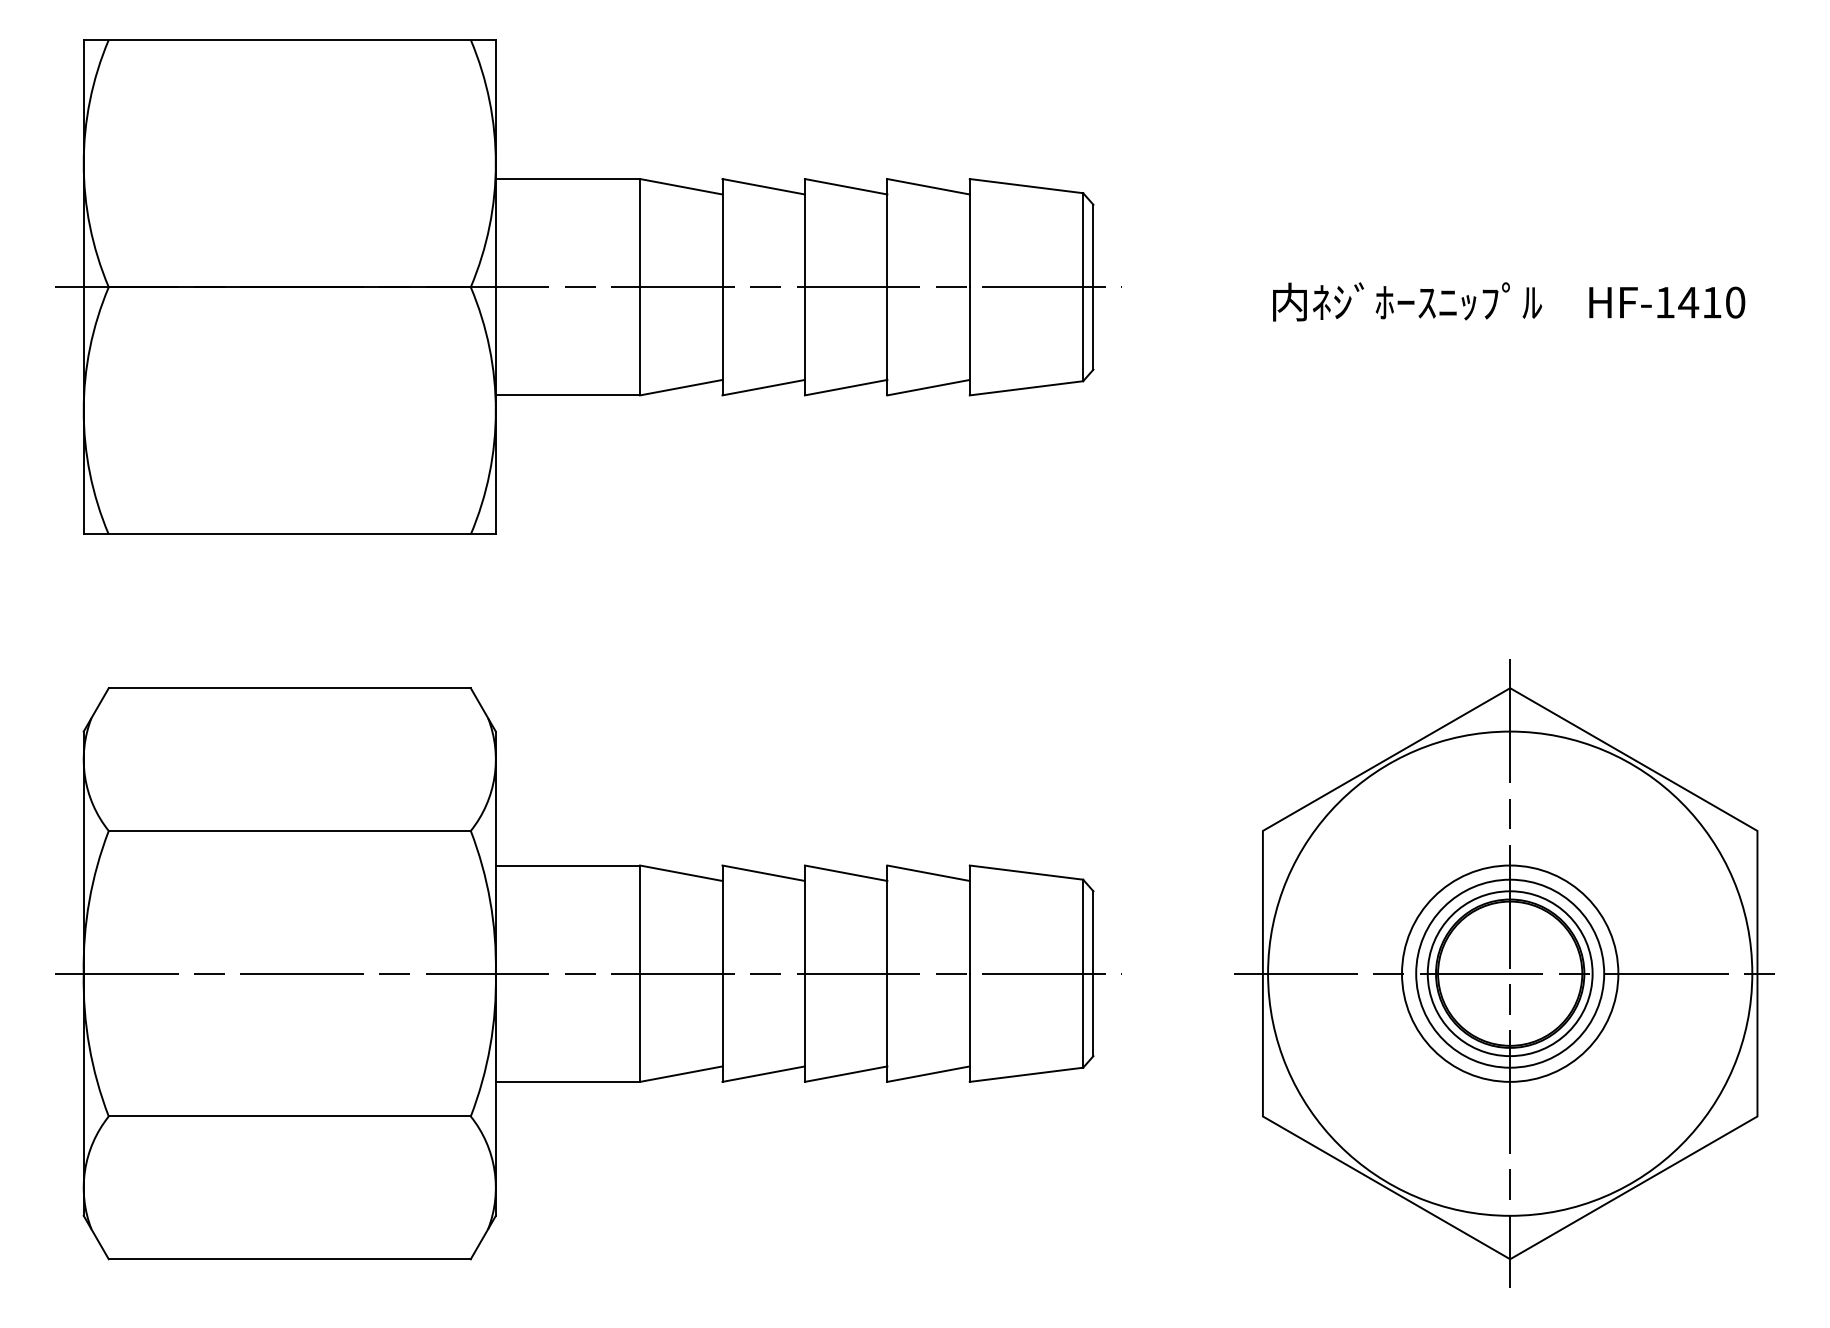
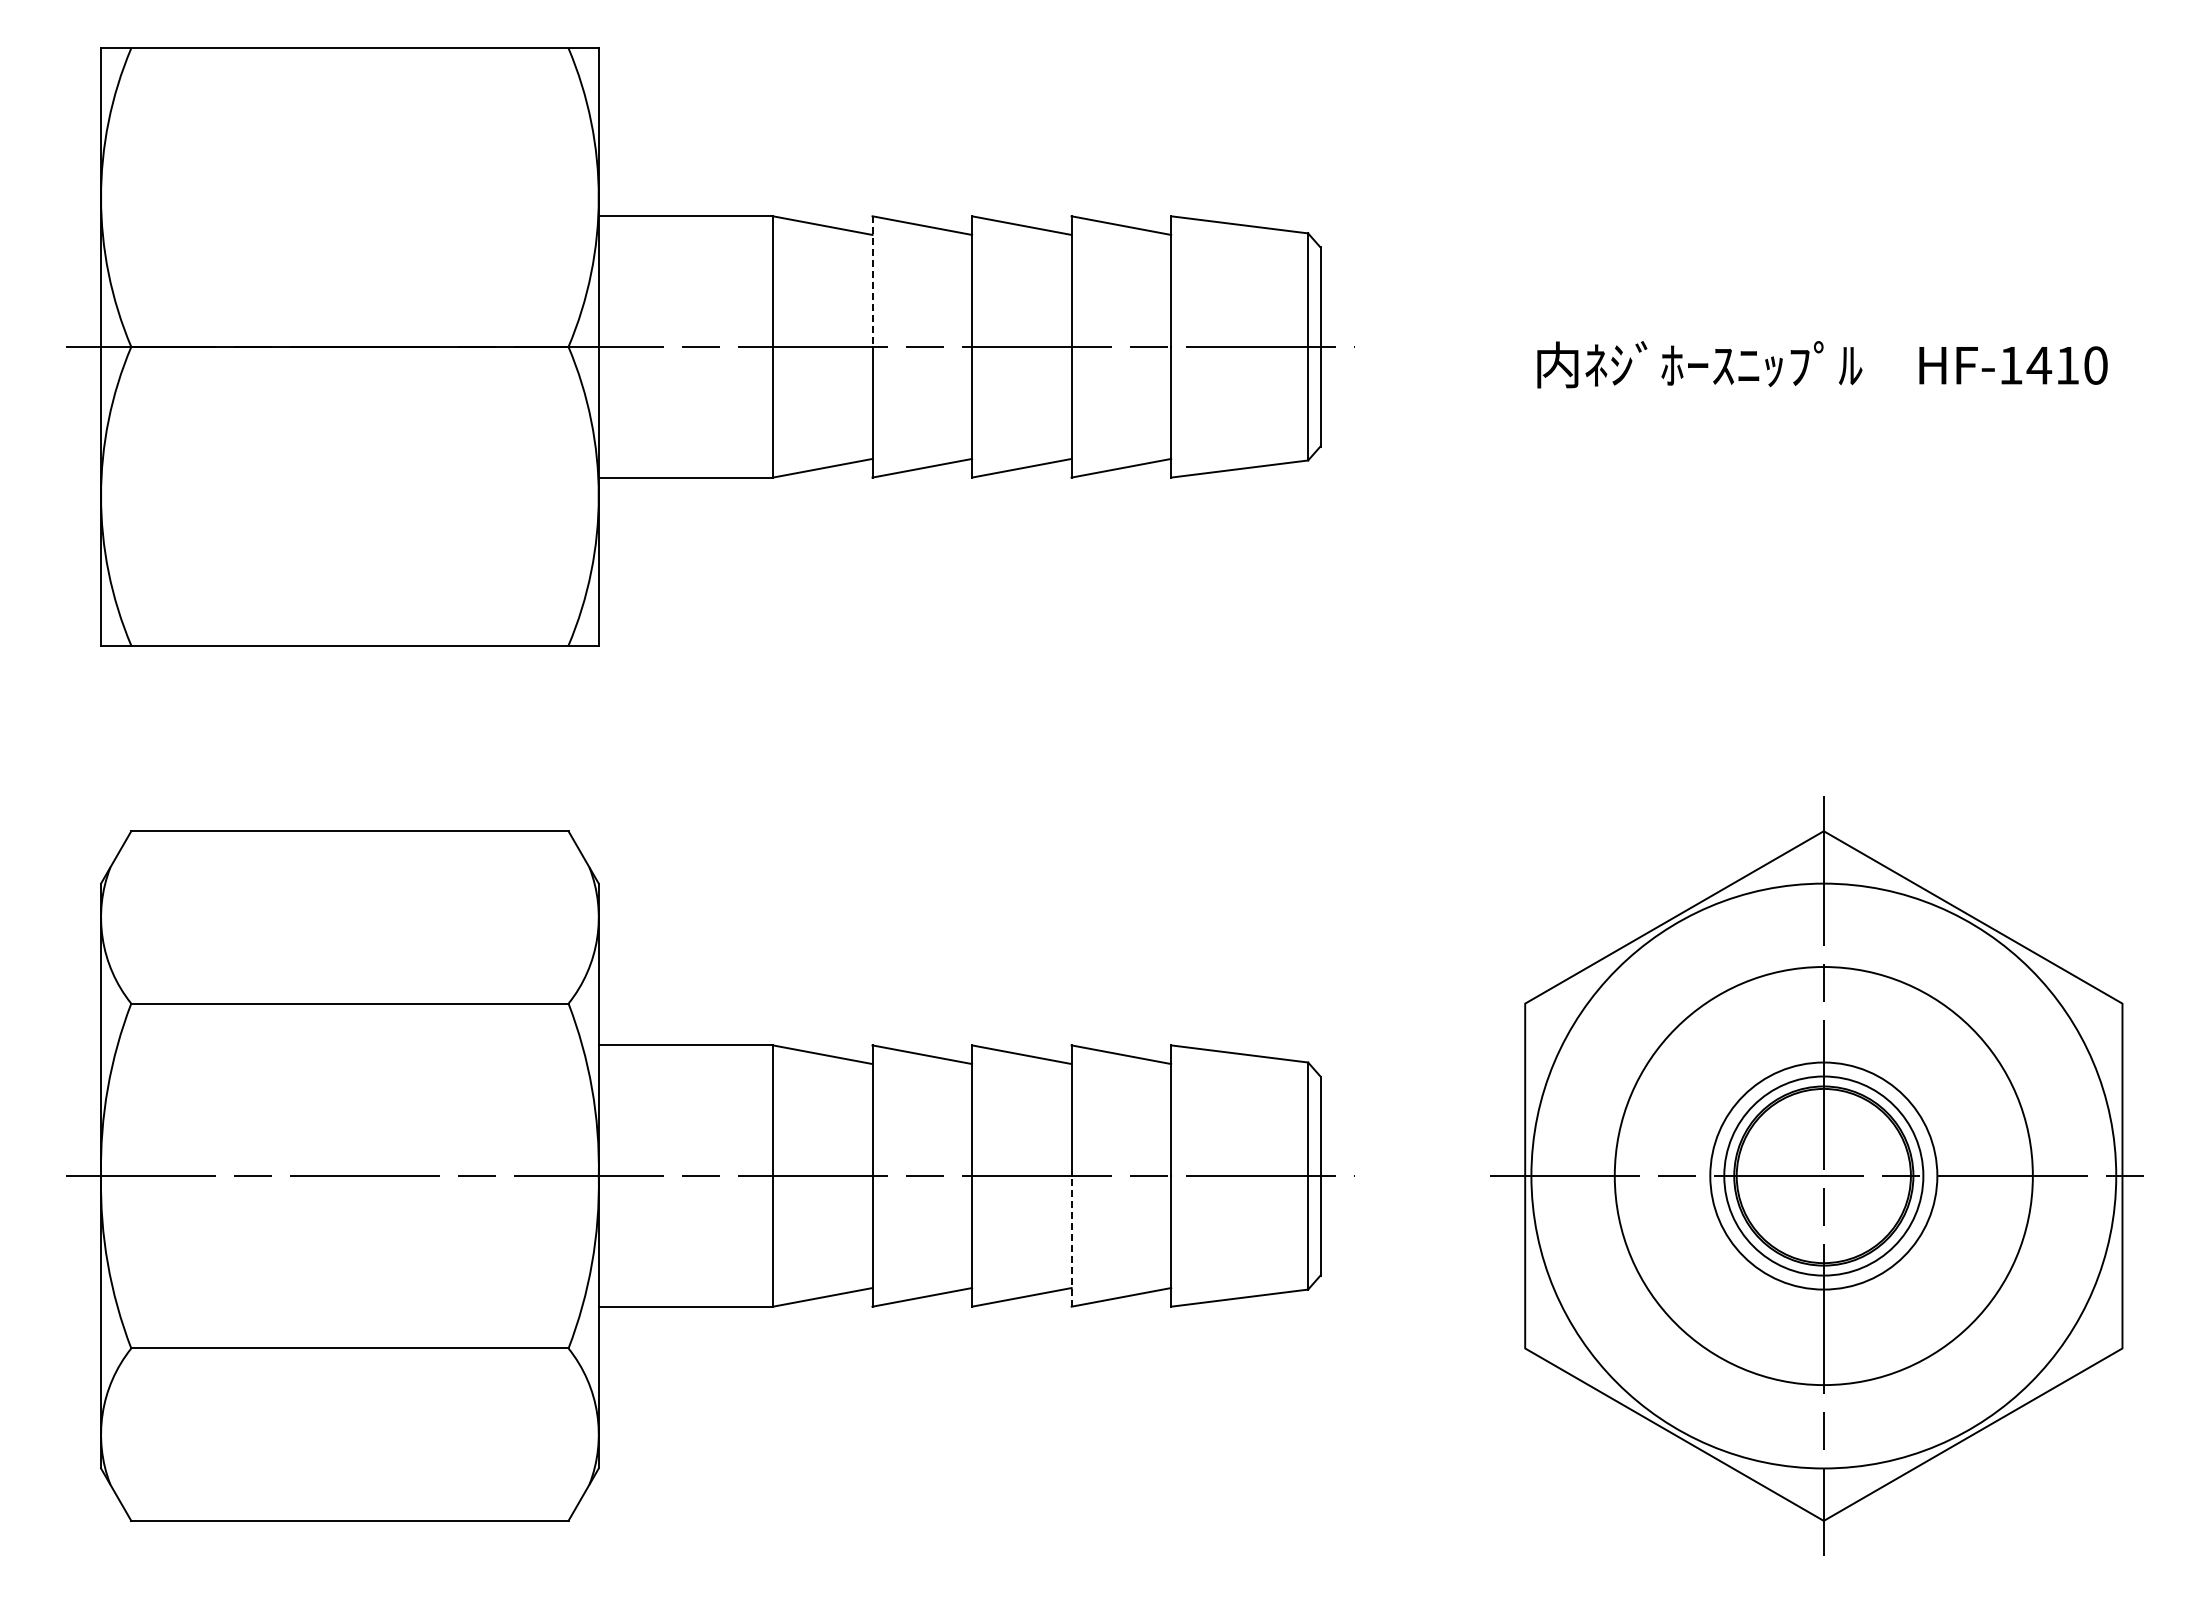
line: (722, 233) -> (872, 282), solid -> dashed
circle: (1509, 973) -> (1823, 1175), size x1.6
line: (887, 1027) -> (1071, 1240), solid -> dashed

